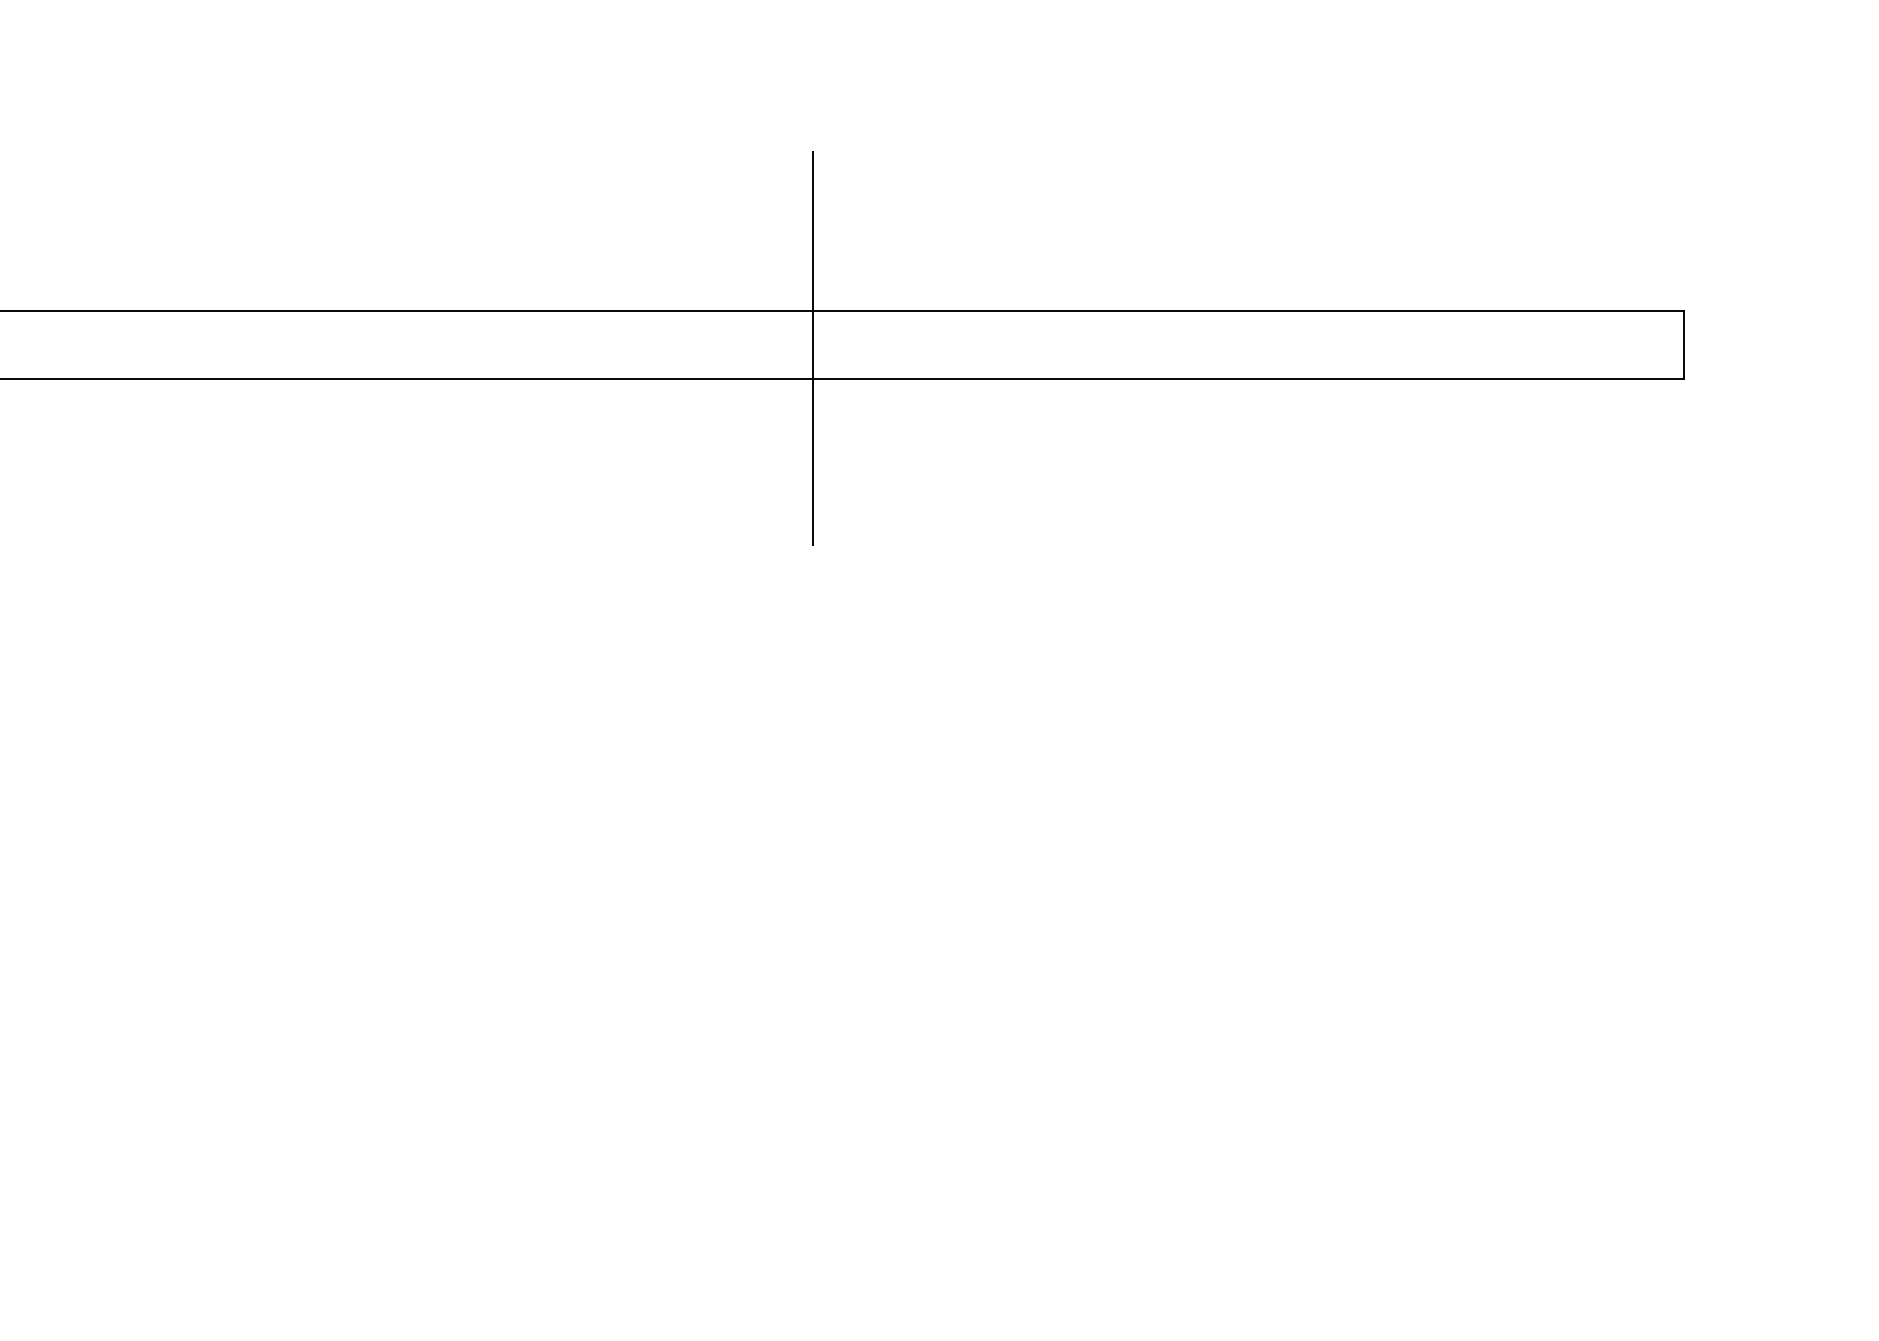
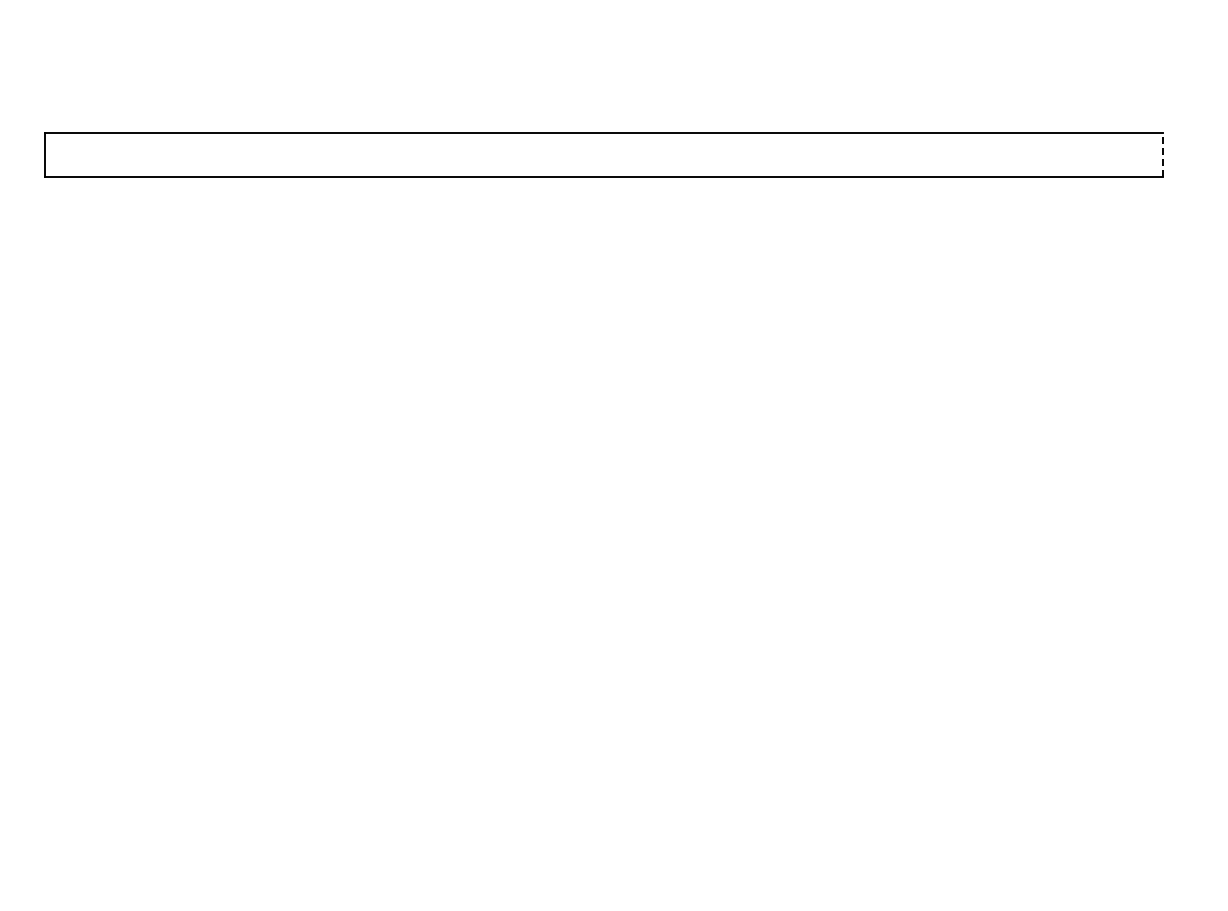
line: (1683, 345) -> (1162, 155), solid -> dashed
line: (812, 348) -> (603, 157), removed

